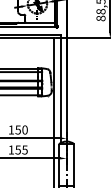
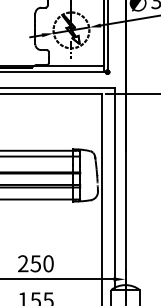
text: (11, 129) -> (23, 262), 150 -> 250

